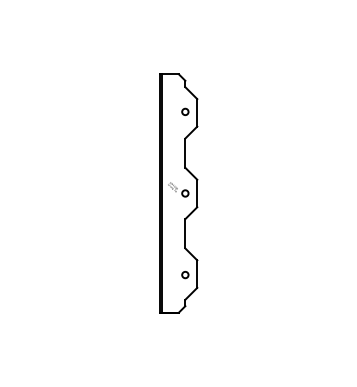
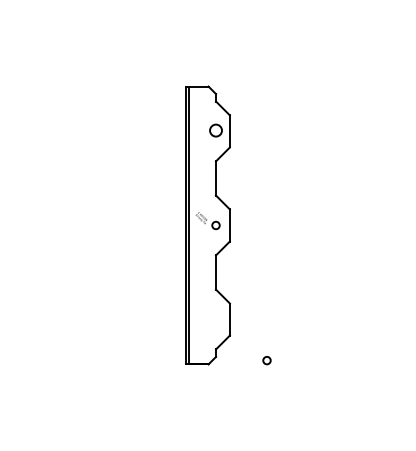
circle: (184, 111) -> (215, 129), size x1.6
circle: (184, 274) -> (266, 360), moved

